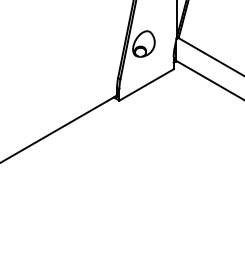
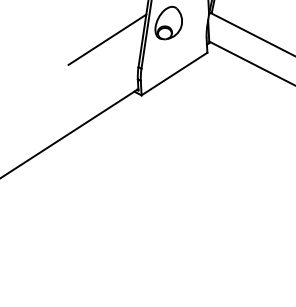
line: (94, 54) -> (107, 39), added

